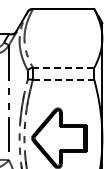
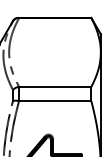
line: (63, 67) -> (55, 86), dashed -> solid
line: (63, 79) -> (55, 100), dashed -> solid

